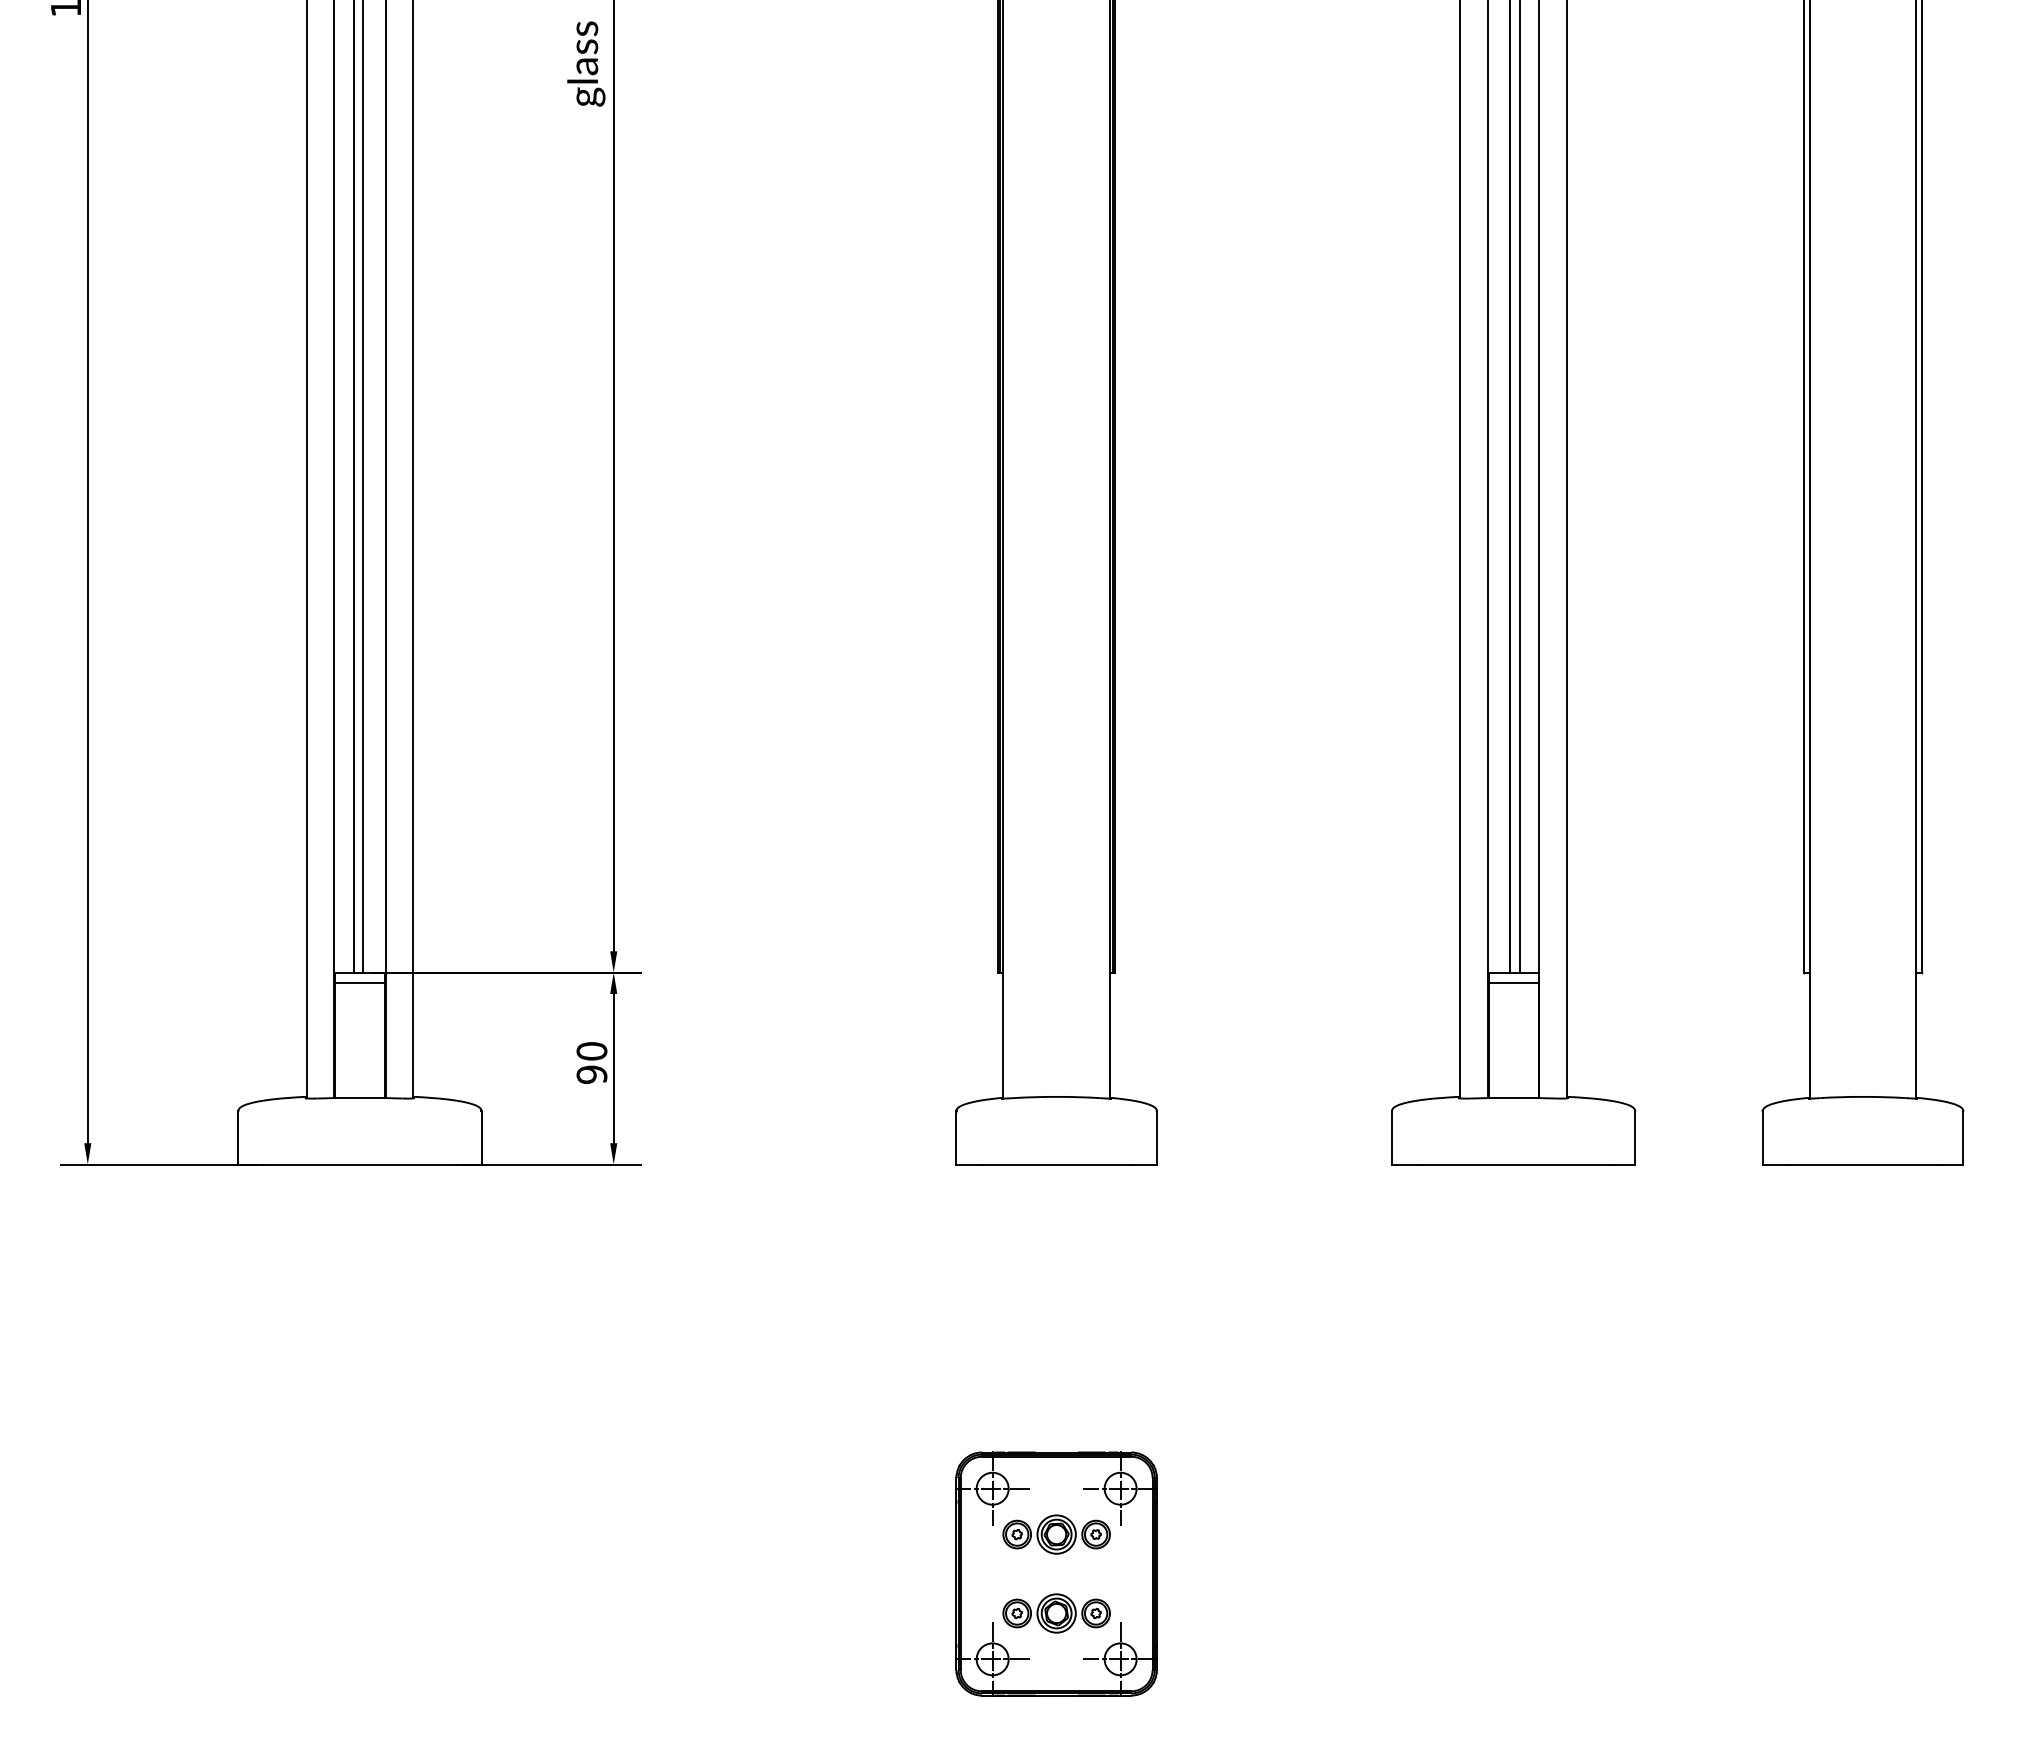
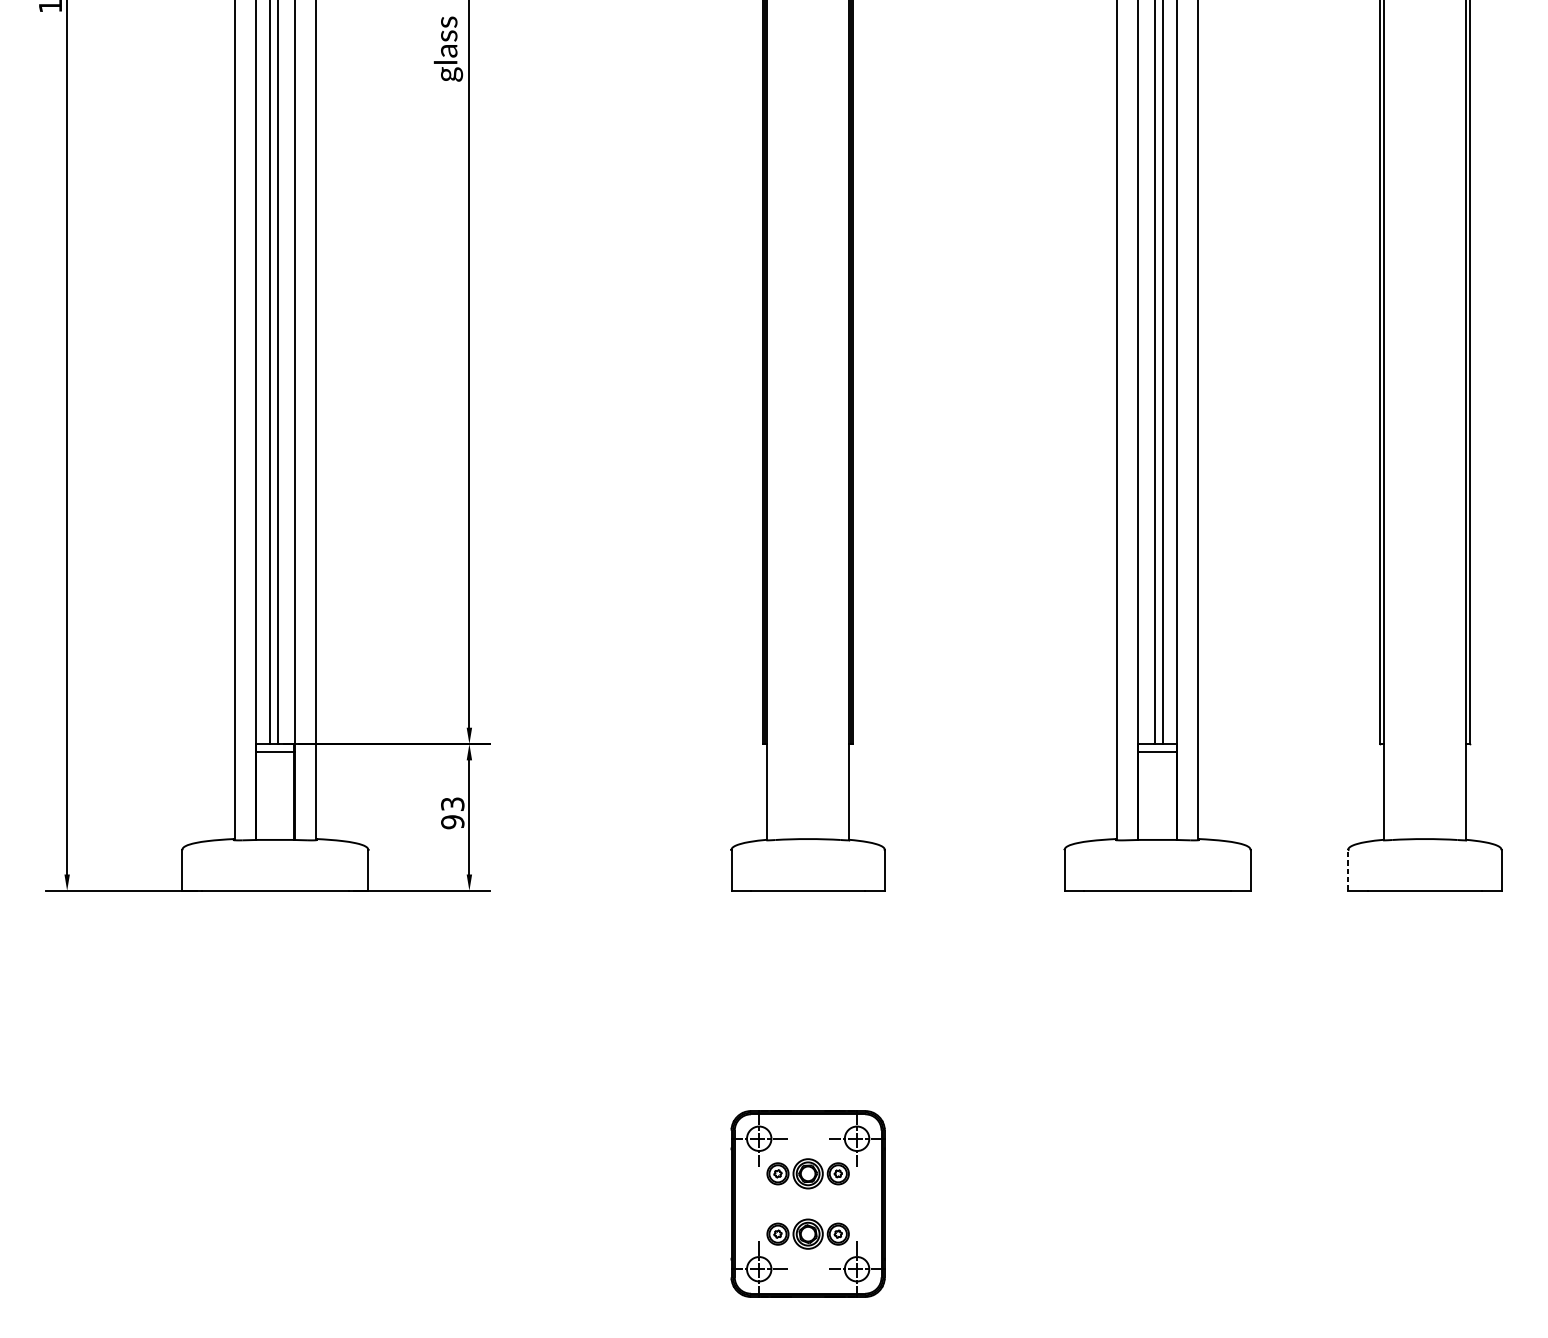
text: (591, 1051) -> (452, 804), 90 -> 93
line: (1762, 1137) -> (1347, 870), solid -> dashed

